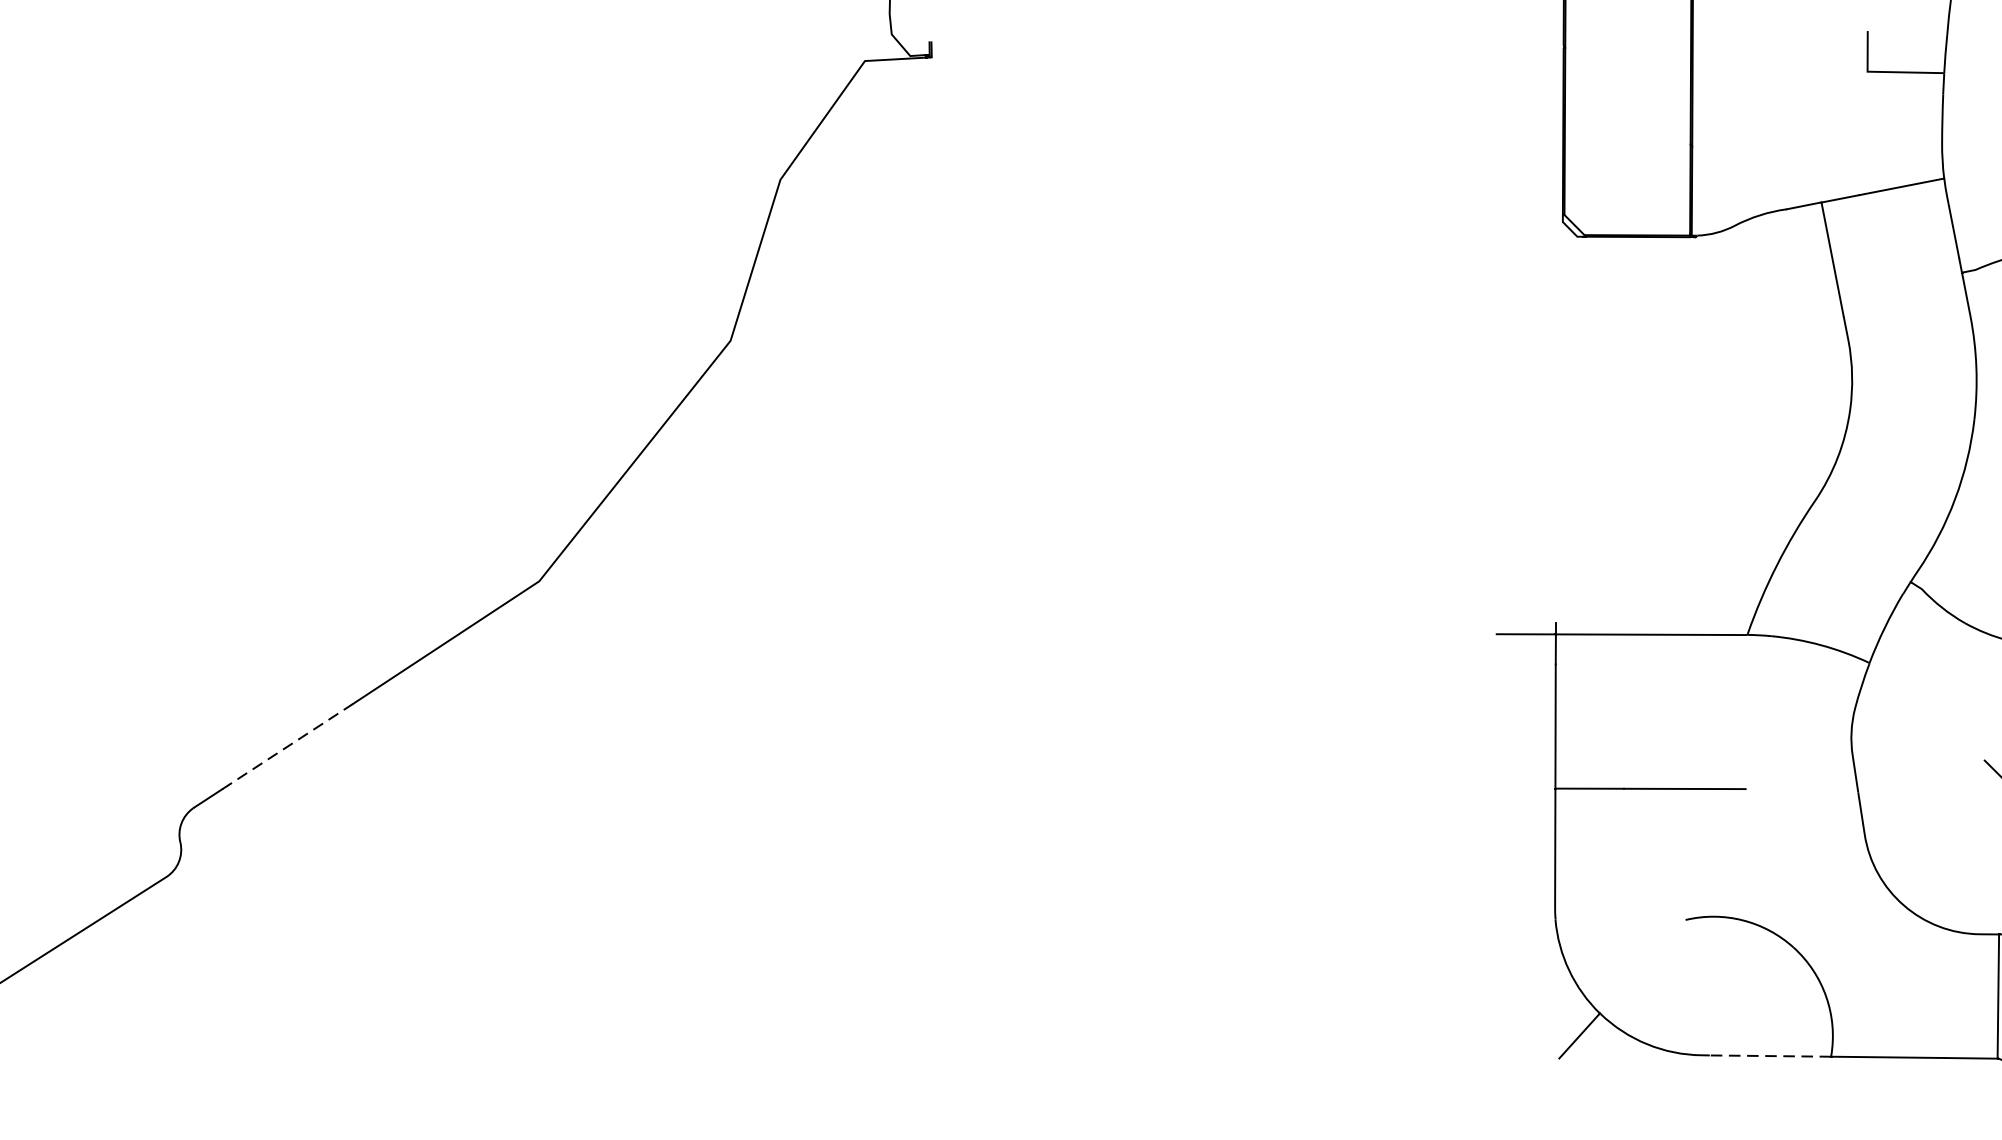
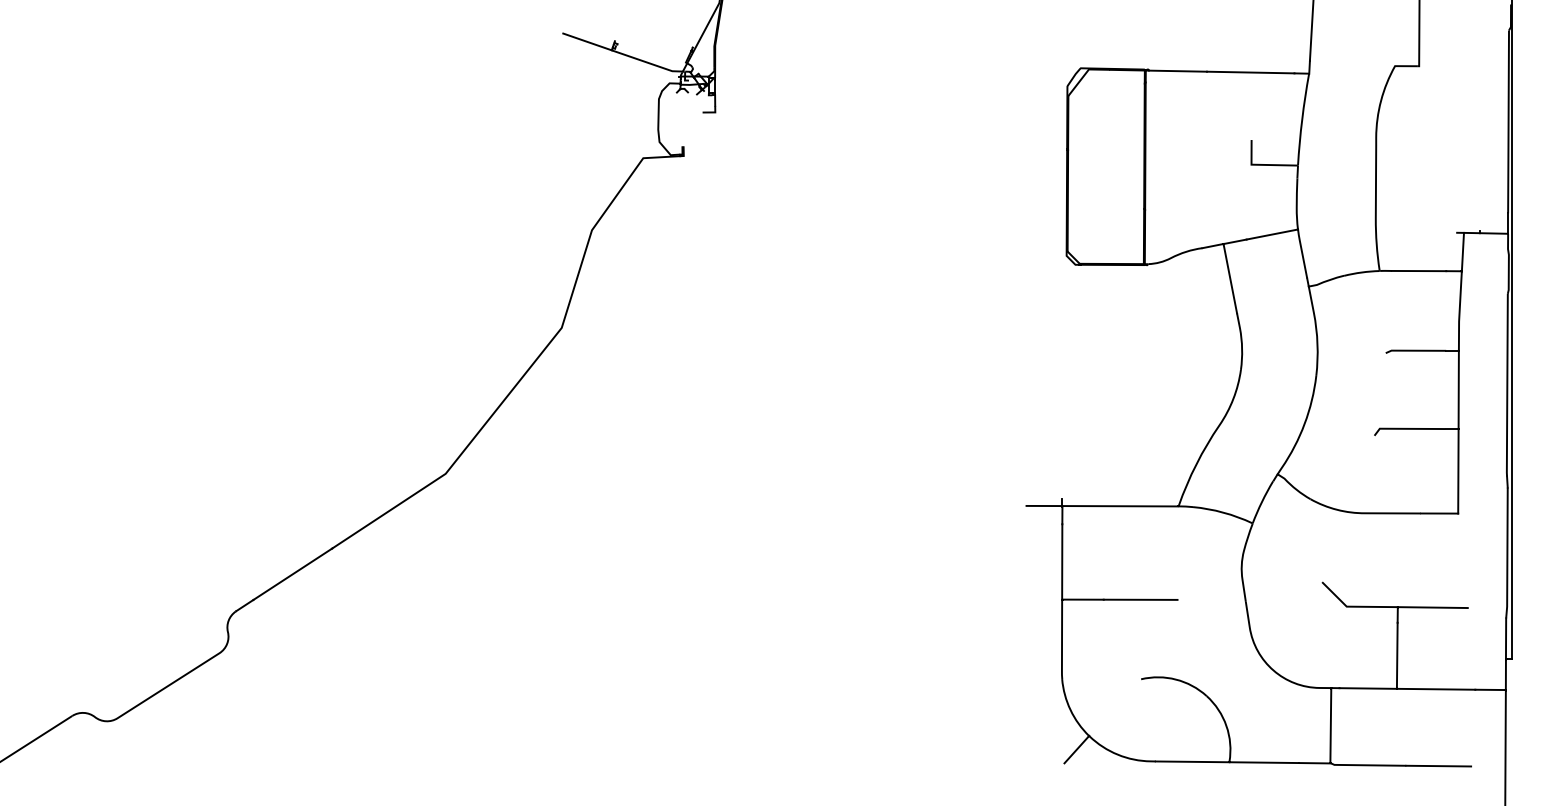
line: (286, 747) -> (292, 574), dashed -> solid
line: (1770, 1055) -> (1192, 761), dashed -> solid

